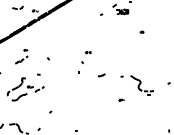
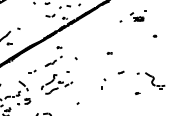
part: (21, 56) -> (53, 56), size x1.67
part: (80, 66) -> (103, 83), moved

